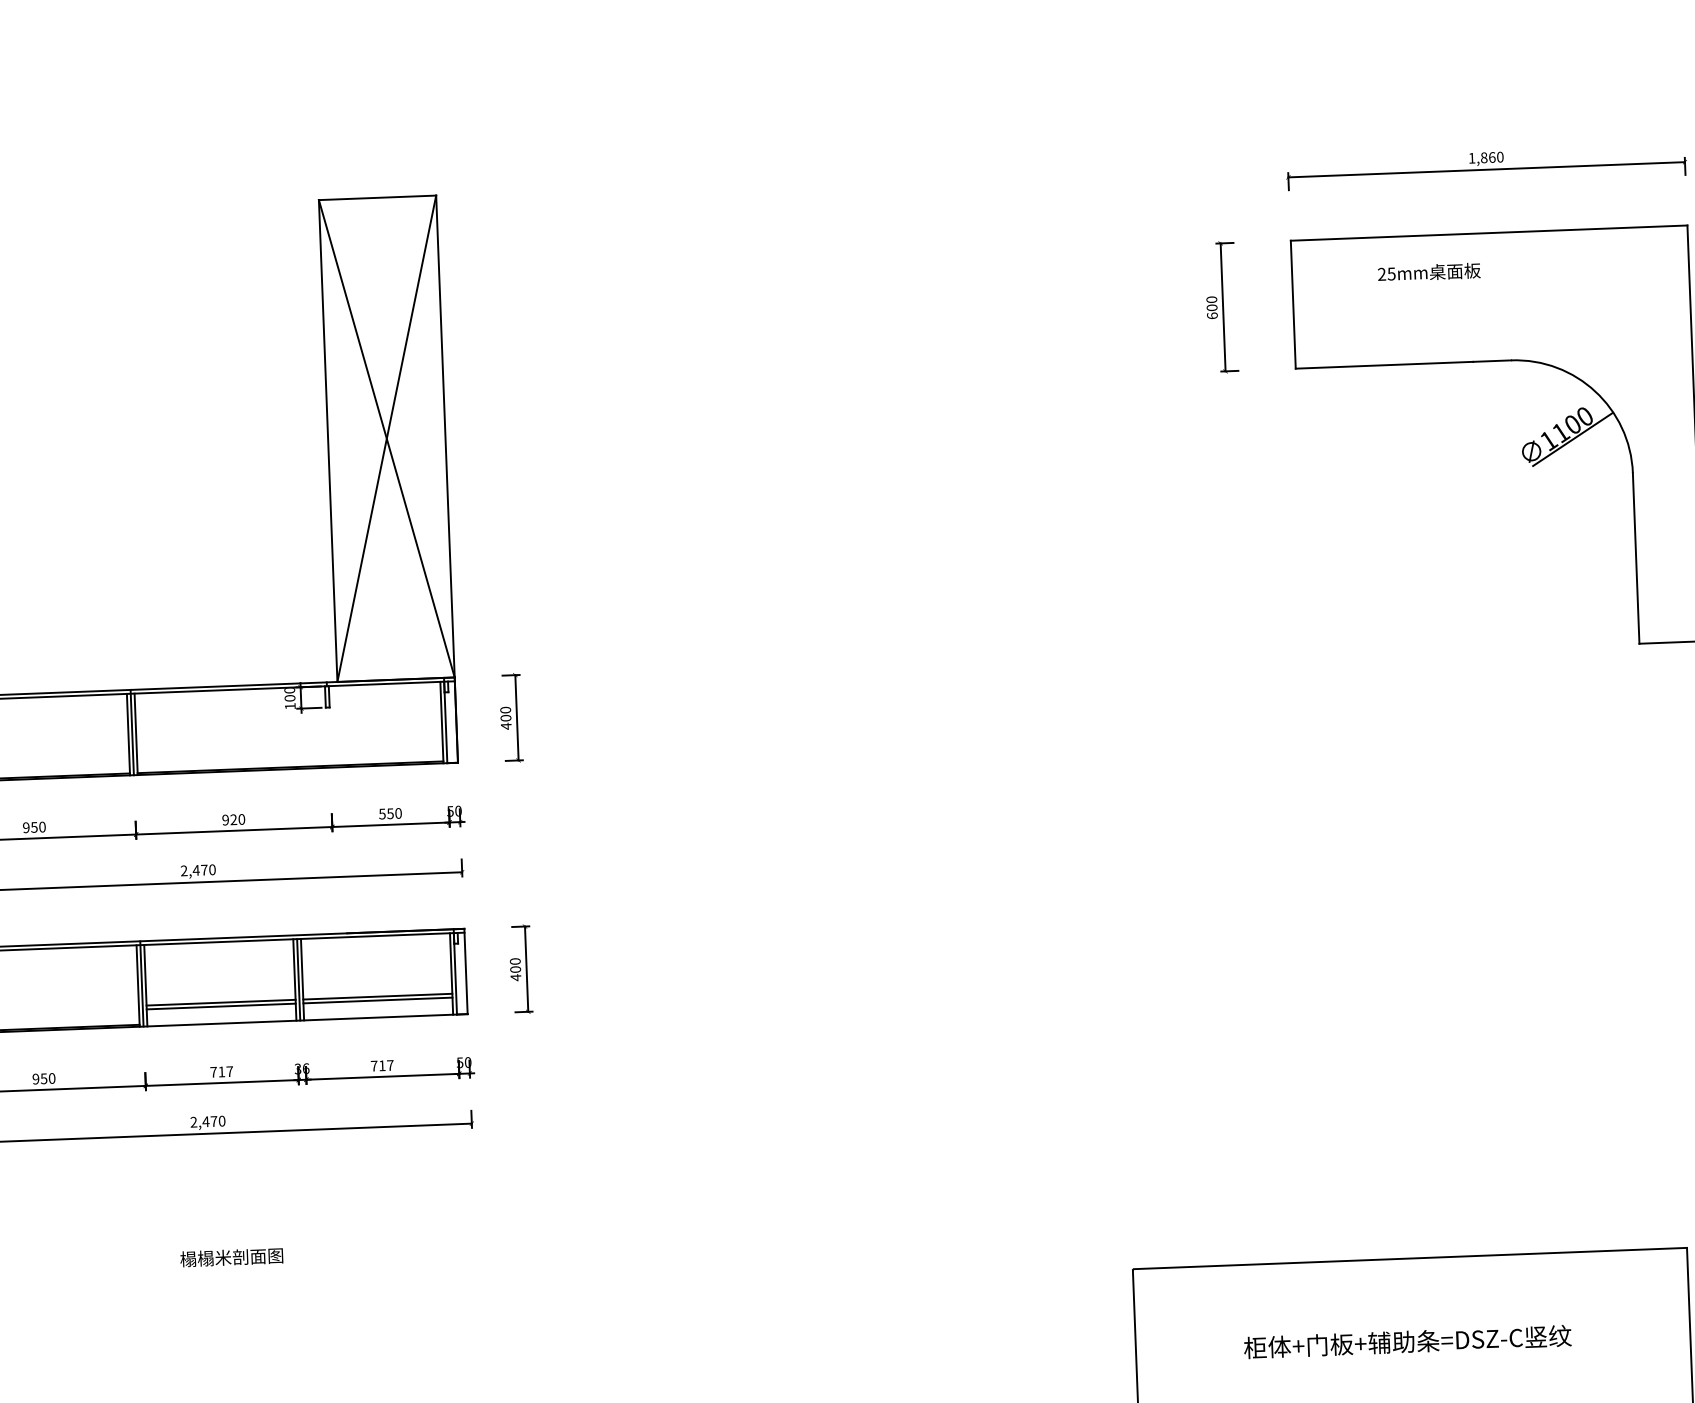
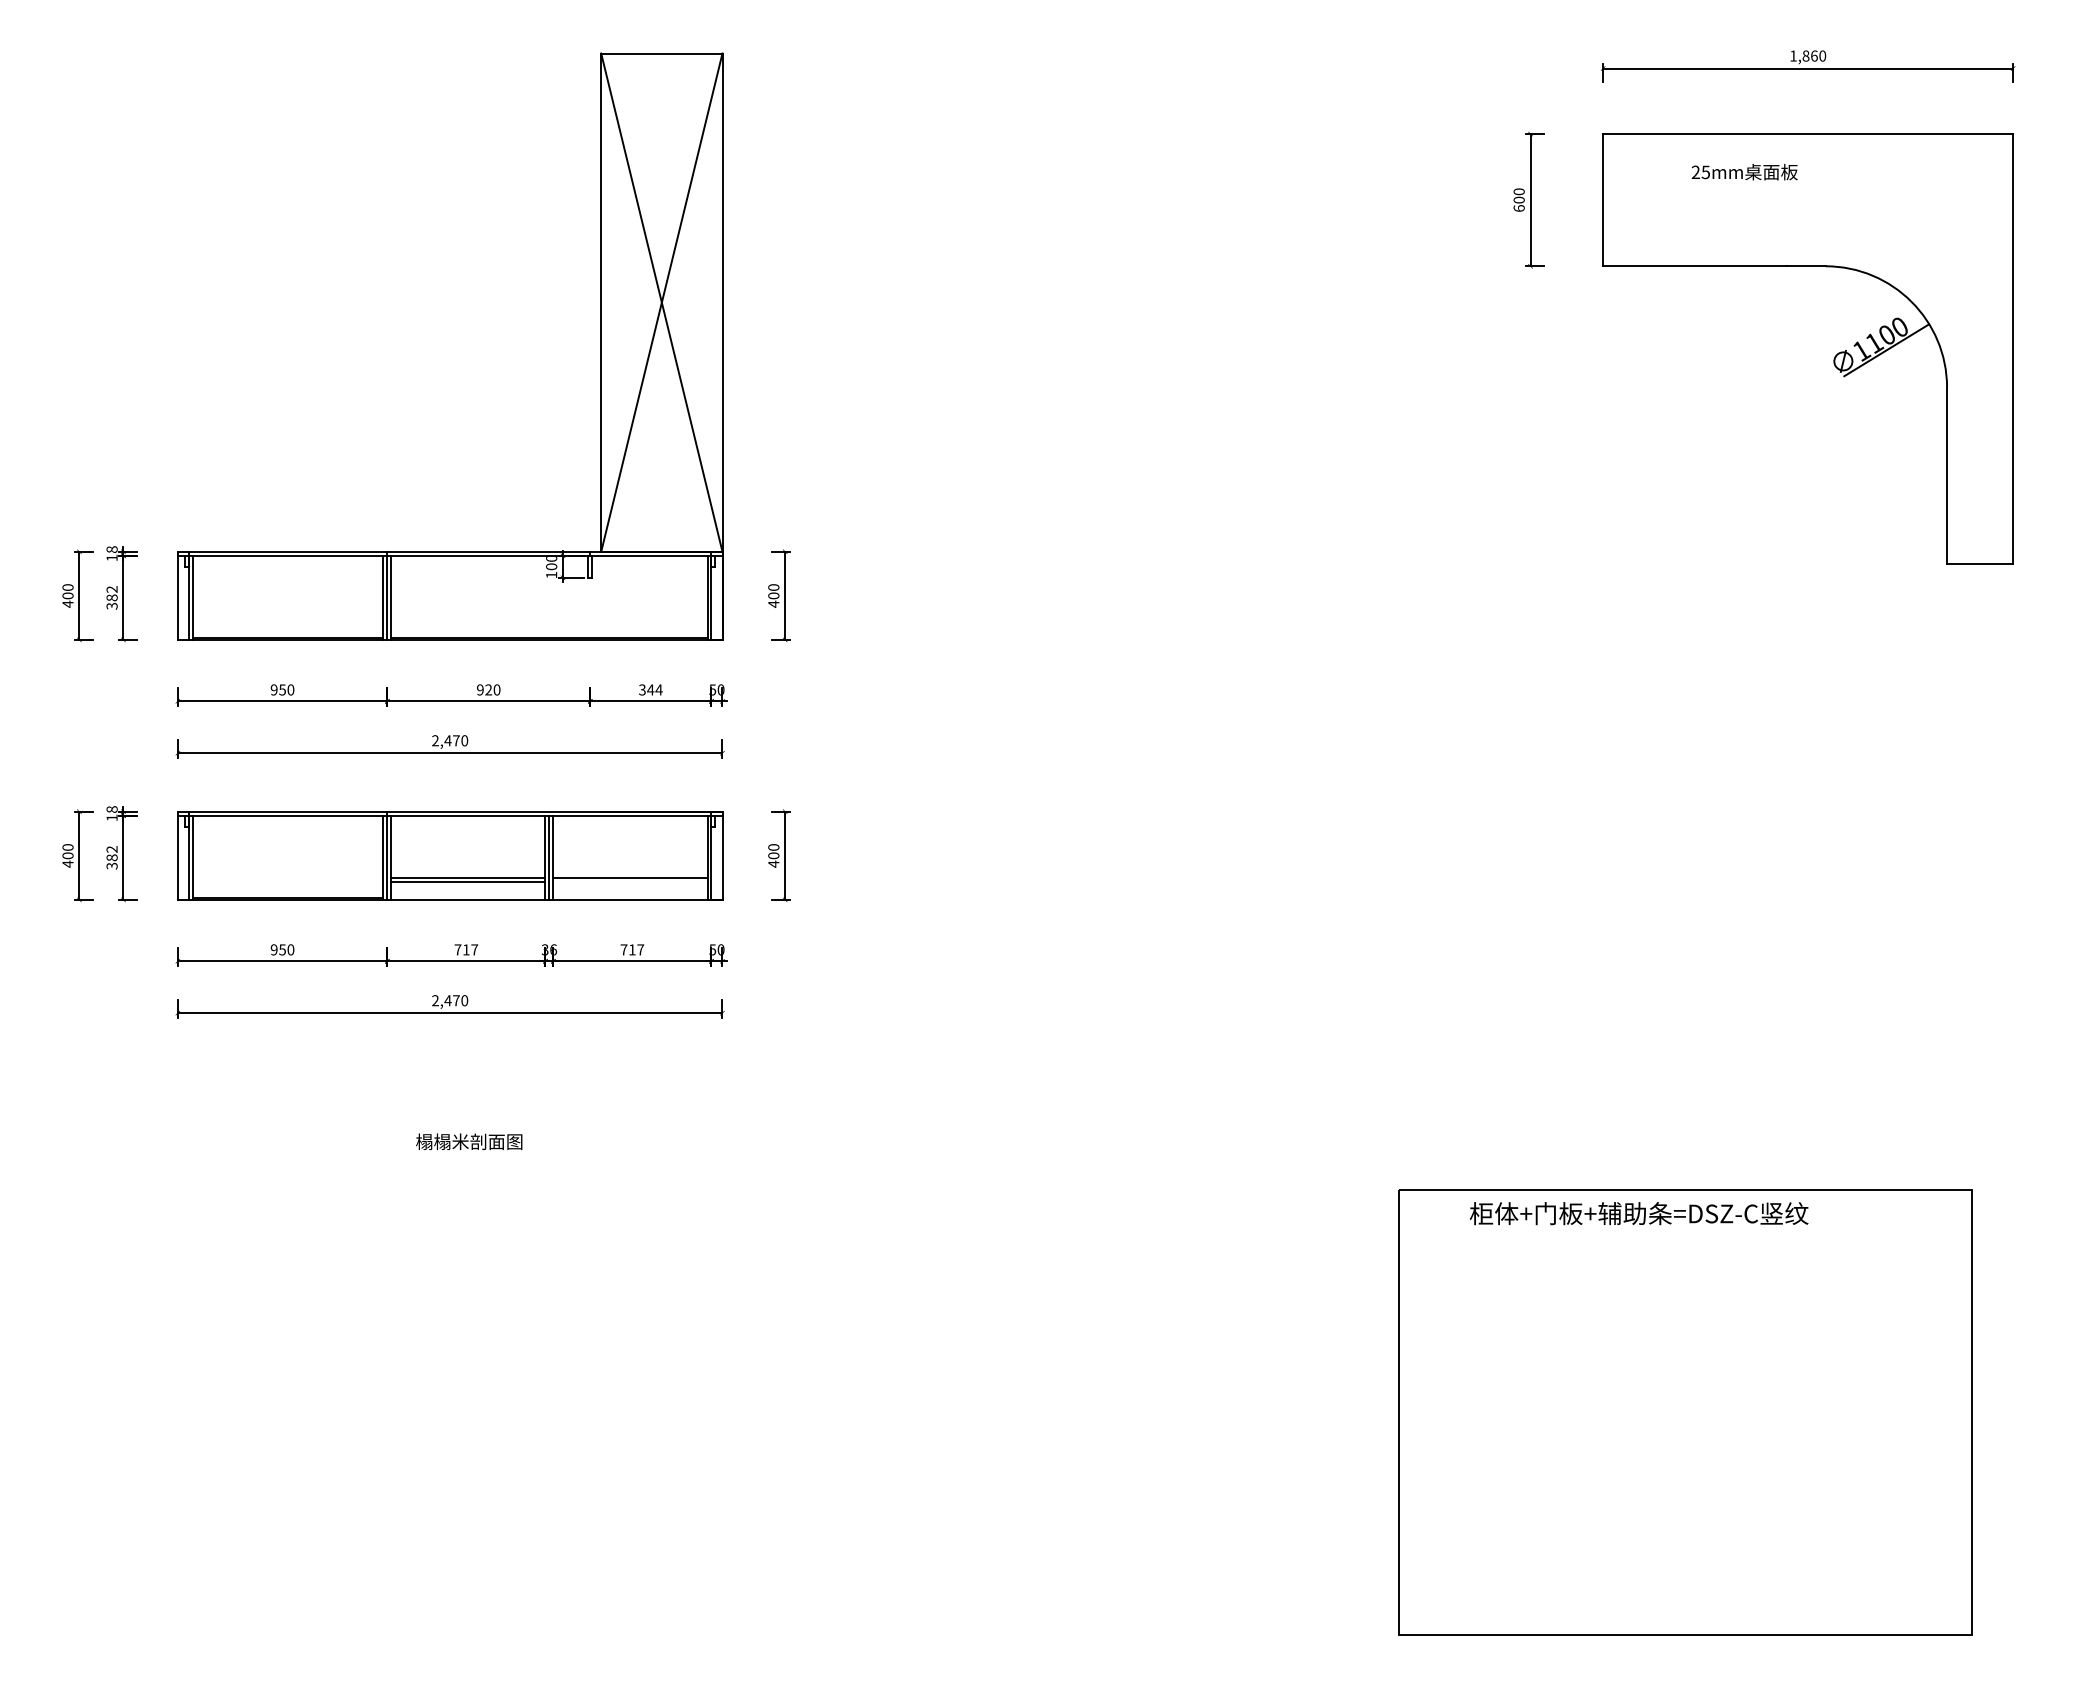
text: (390, 813) -> (650, 689), 550 -> 344
line: (378, 1000) -> (630, 882), removed
text: (1408, 1341) -> (1639, 1213), moved

